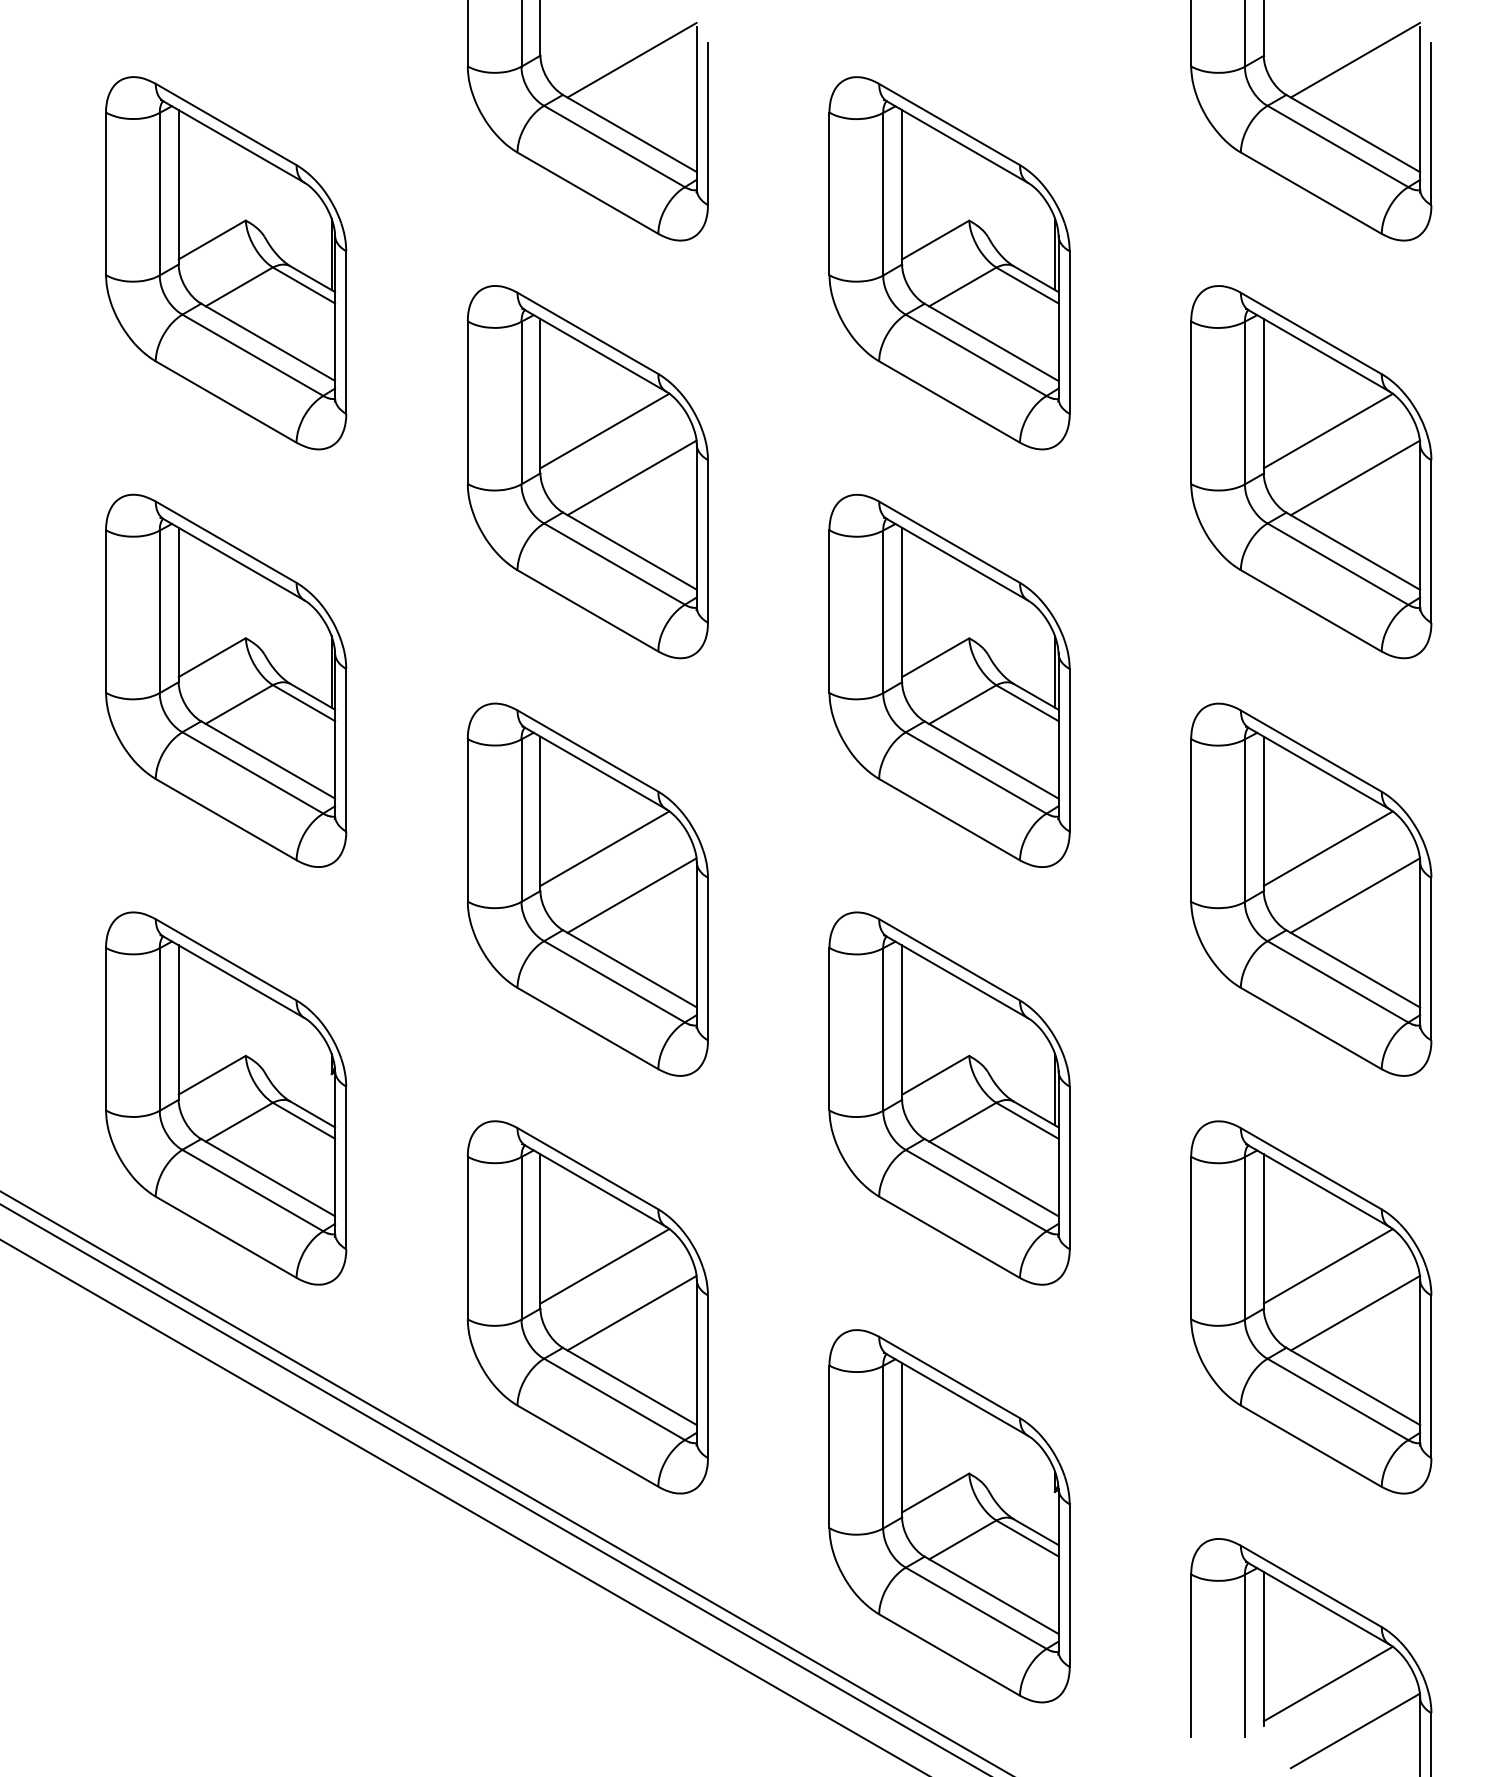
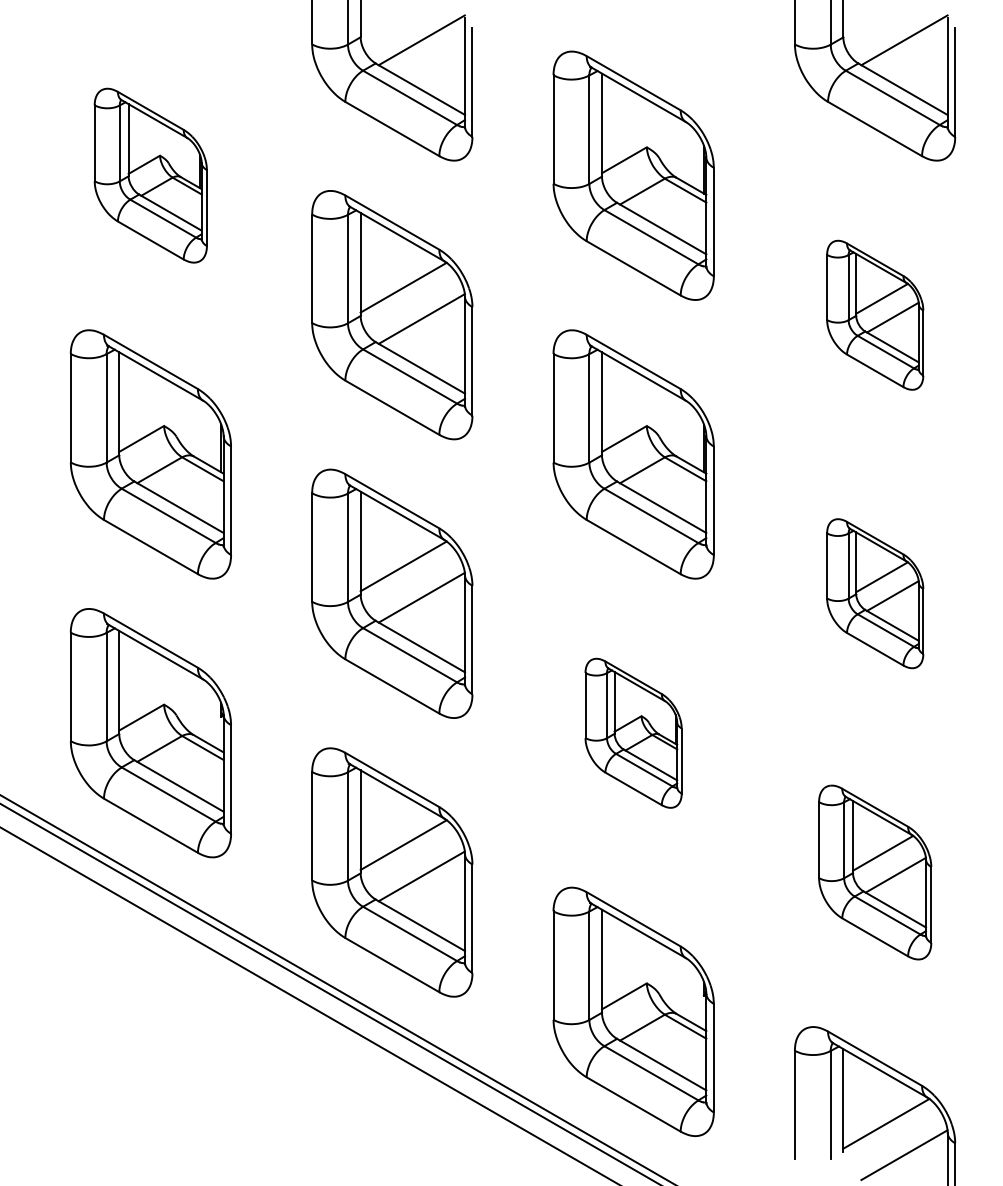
part: (225, 262) -> (150, 175), size x0.7
part: (1311, 472) -> (875, 315), size x0.6
part: (1311, 889) -> (875, 593), size x0.6
part: (949, 1099) -> (633, 733), size x0.6
part: (1311, 1307) -> (875, 872), size x0.7

